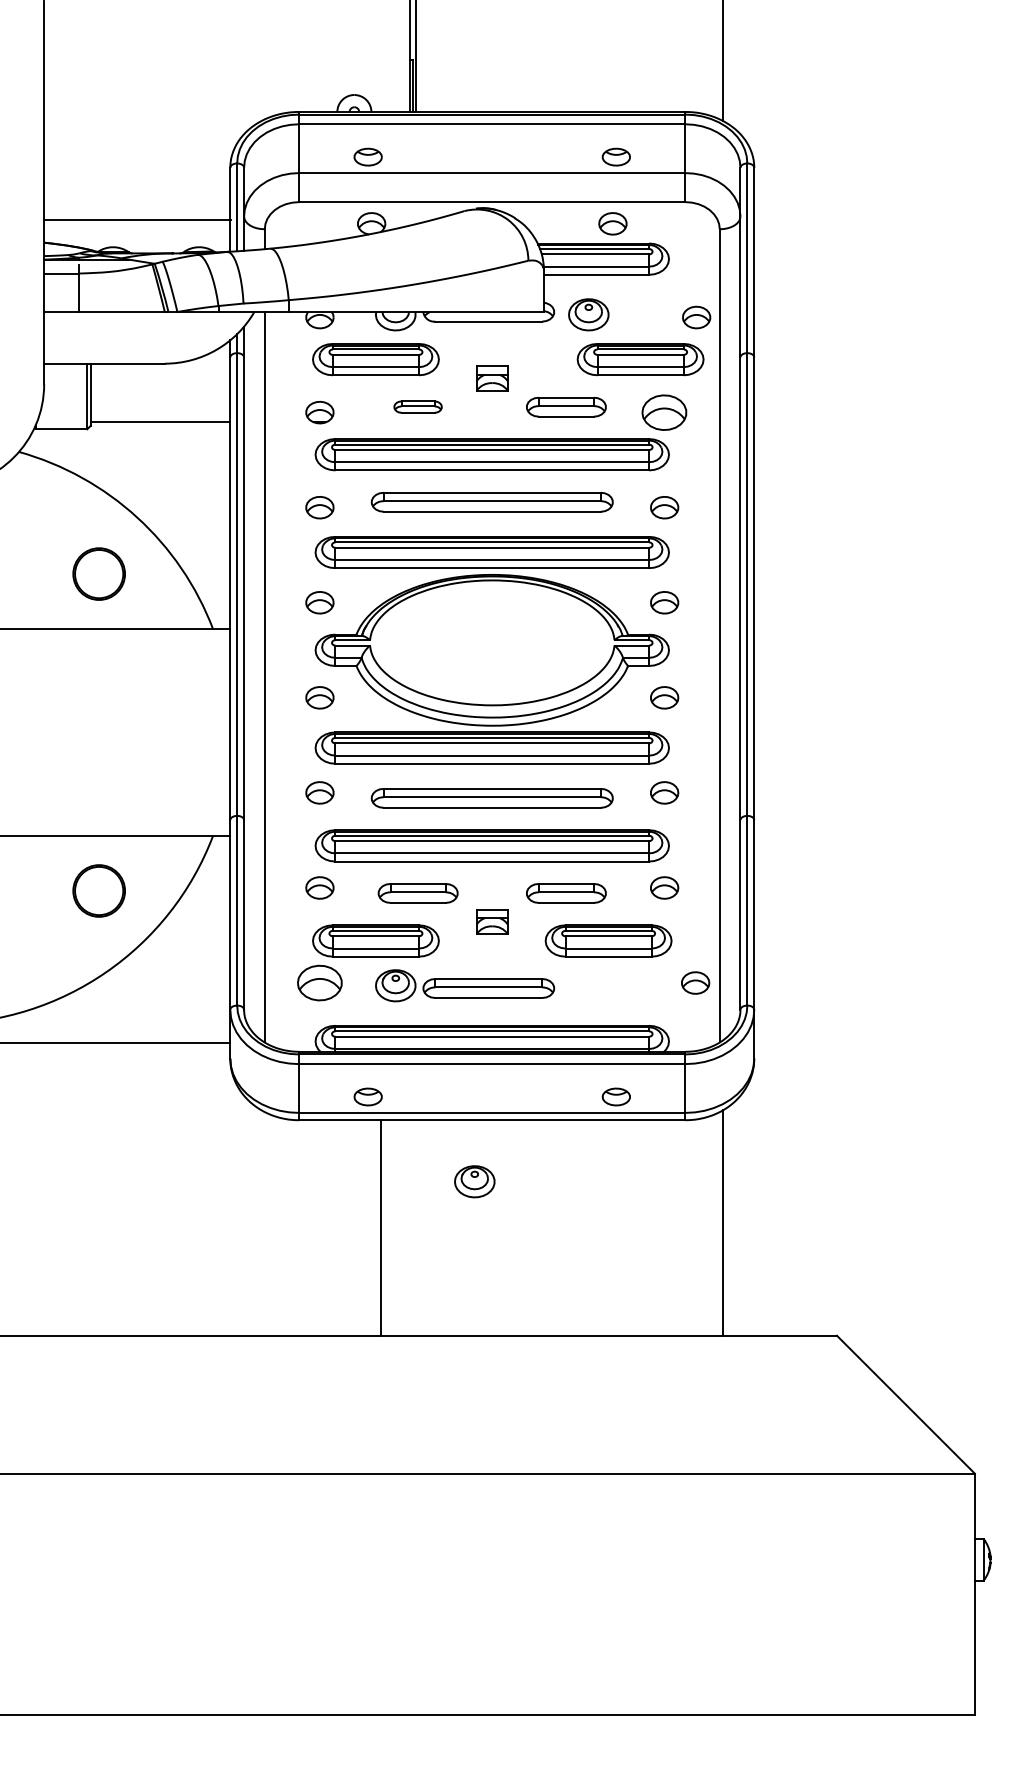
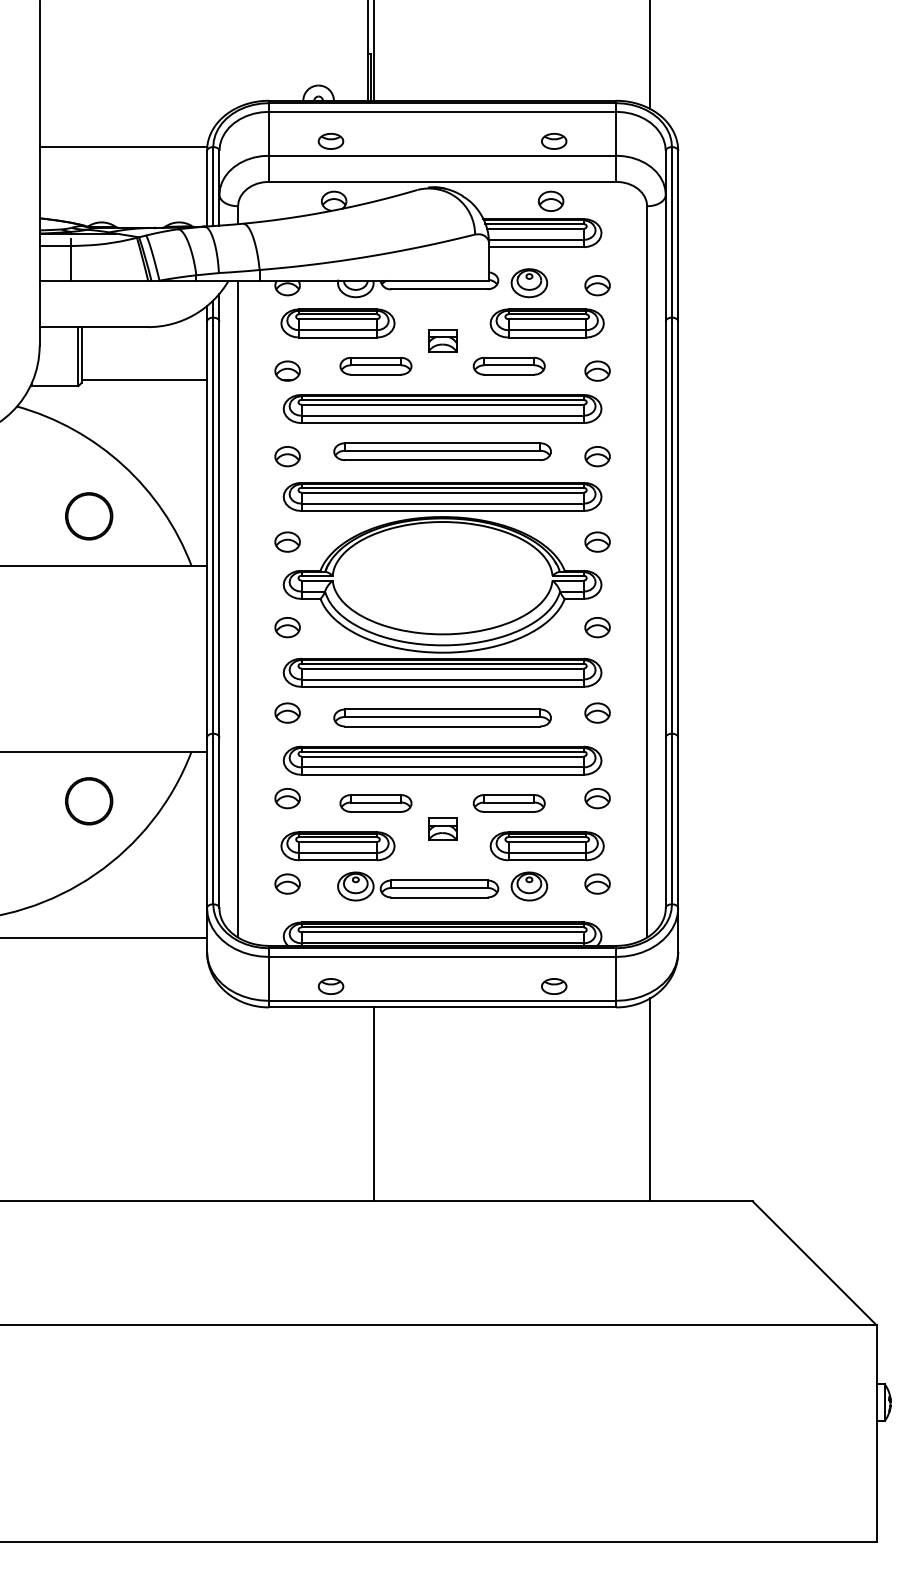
line: (137, 219) -> (123, 147), moved
part: (696, 317) -> (597, 285), moved
part: (640, 359) -> (547, 323), moved
part: (417, 406) -> (375, 365), size x1.67
part: (664, 412) -> (597, 371), size x0.62
part: (319, 982) -> (287, 883), size x0.62
part: (695, 982) -> (597, 883), moved
part: (474, 1181) -> (529, 886), moved
line: (381, 1227) -> (374, 1103), moved

